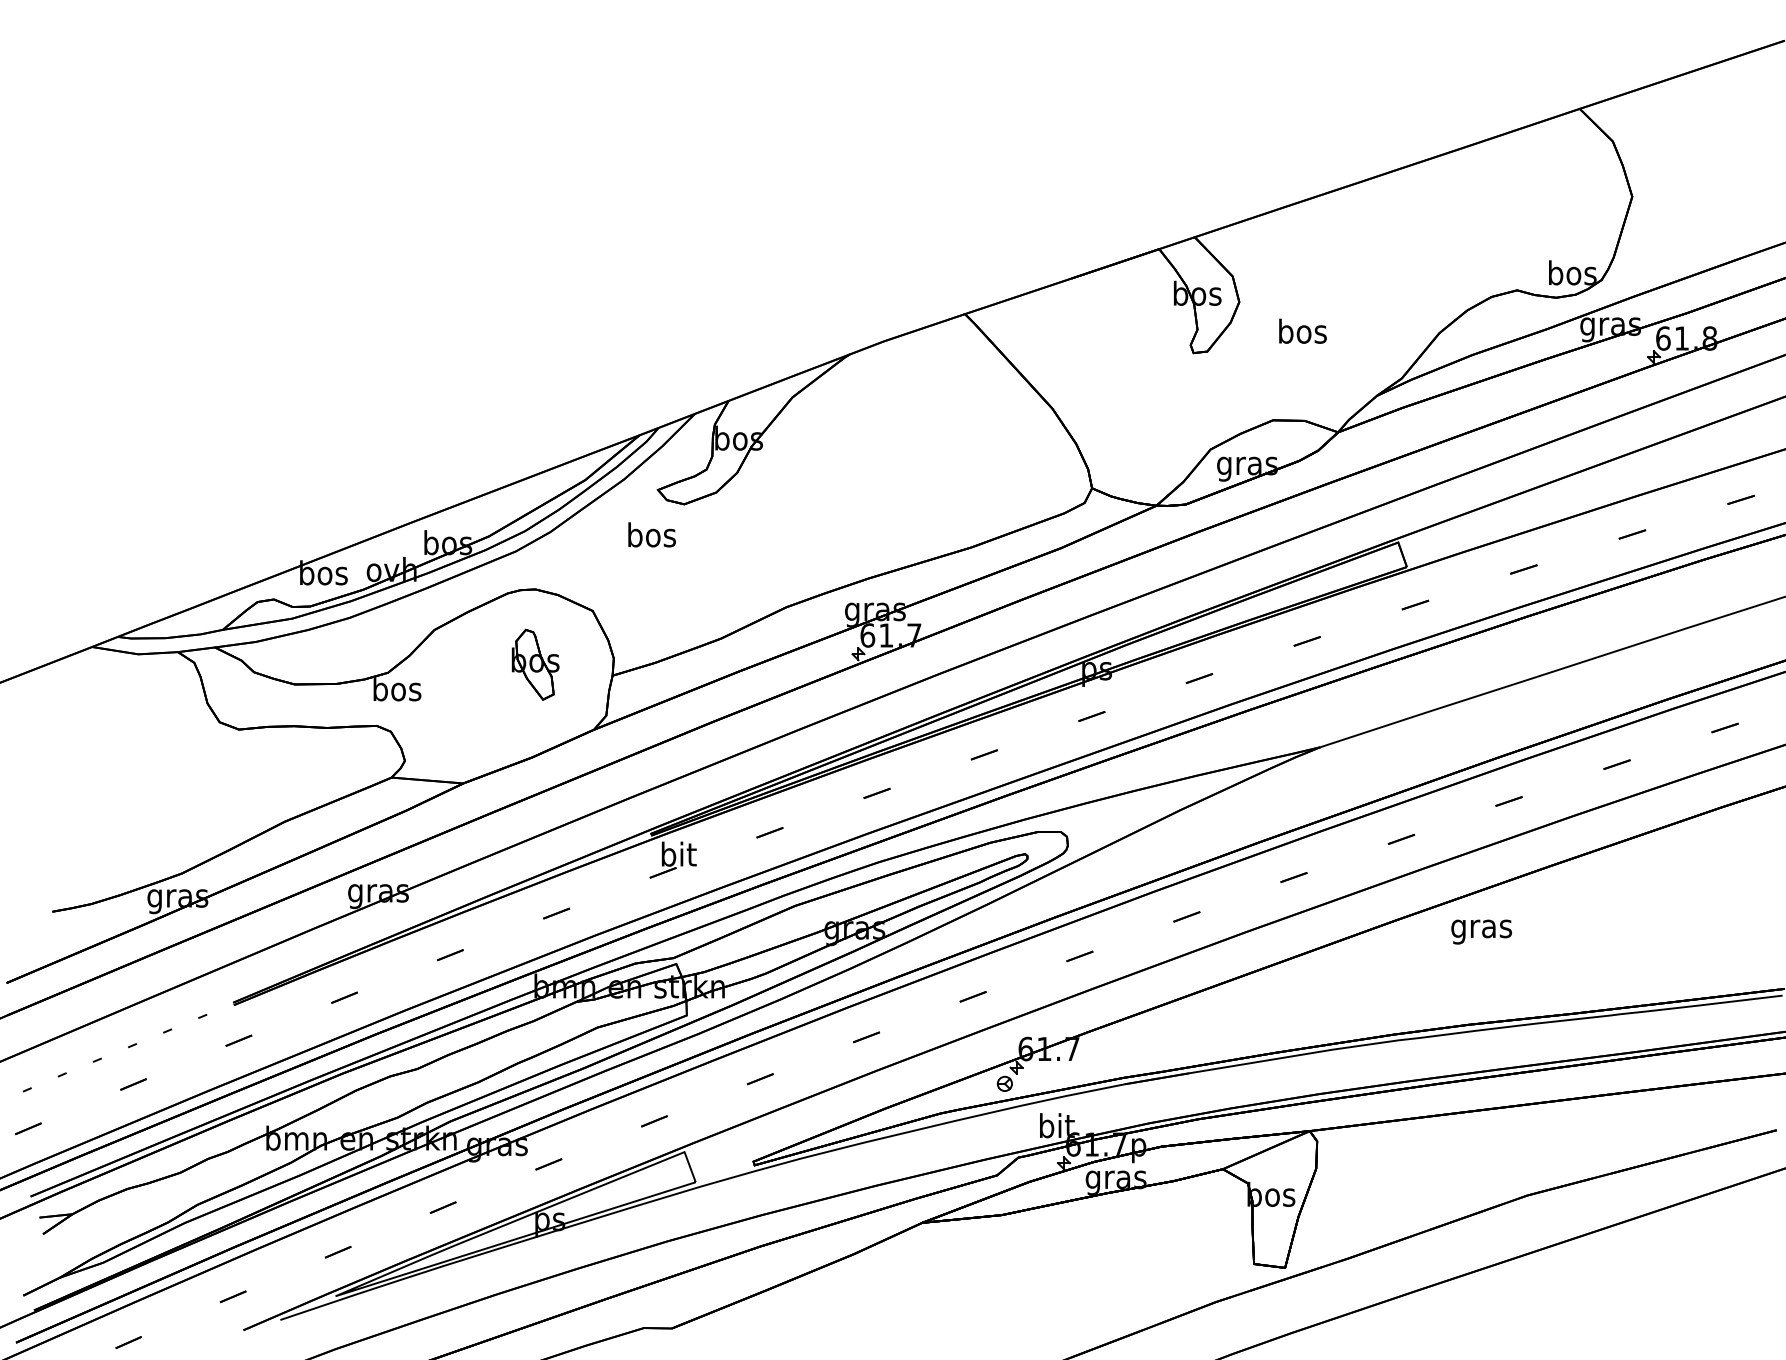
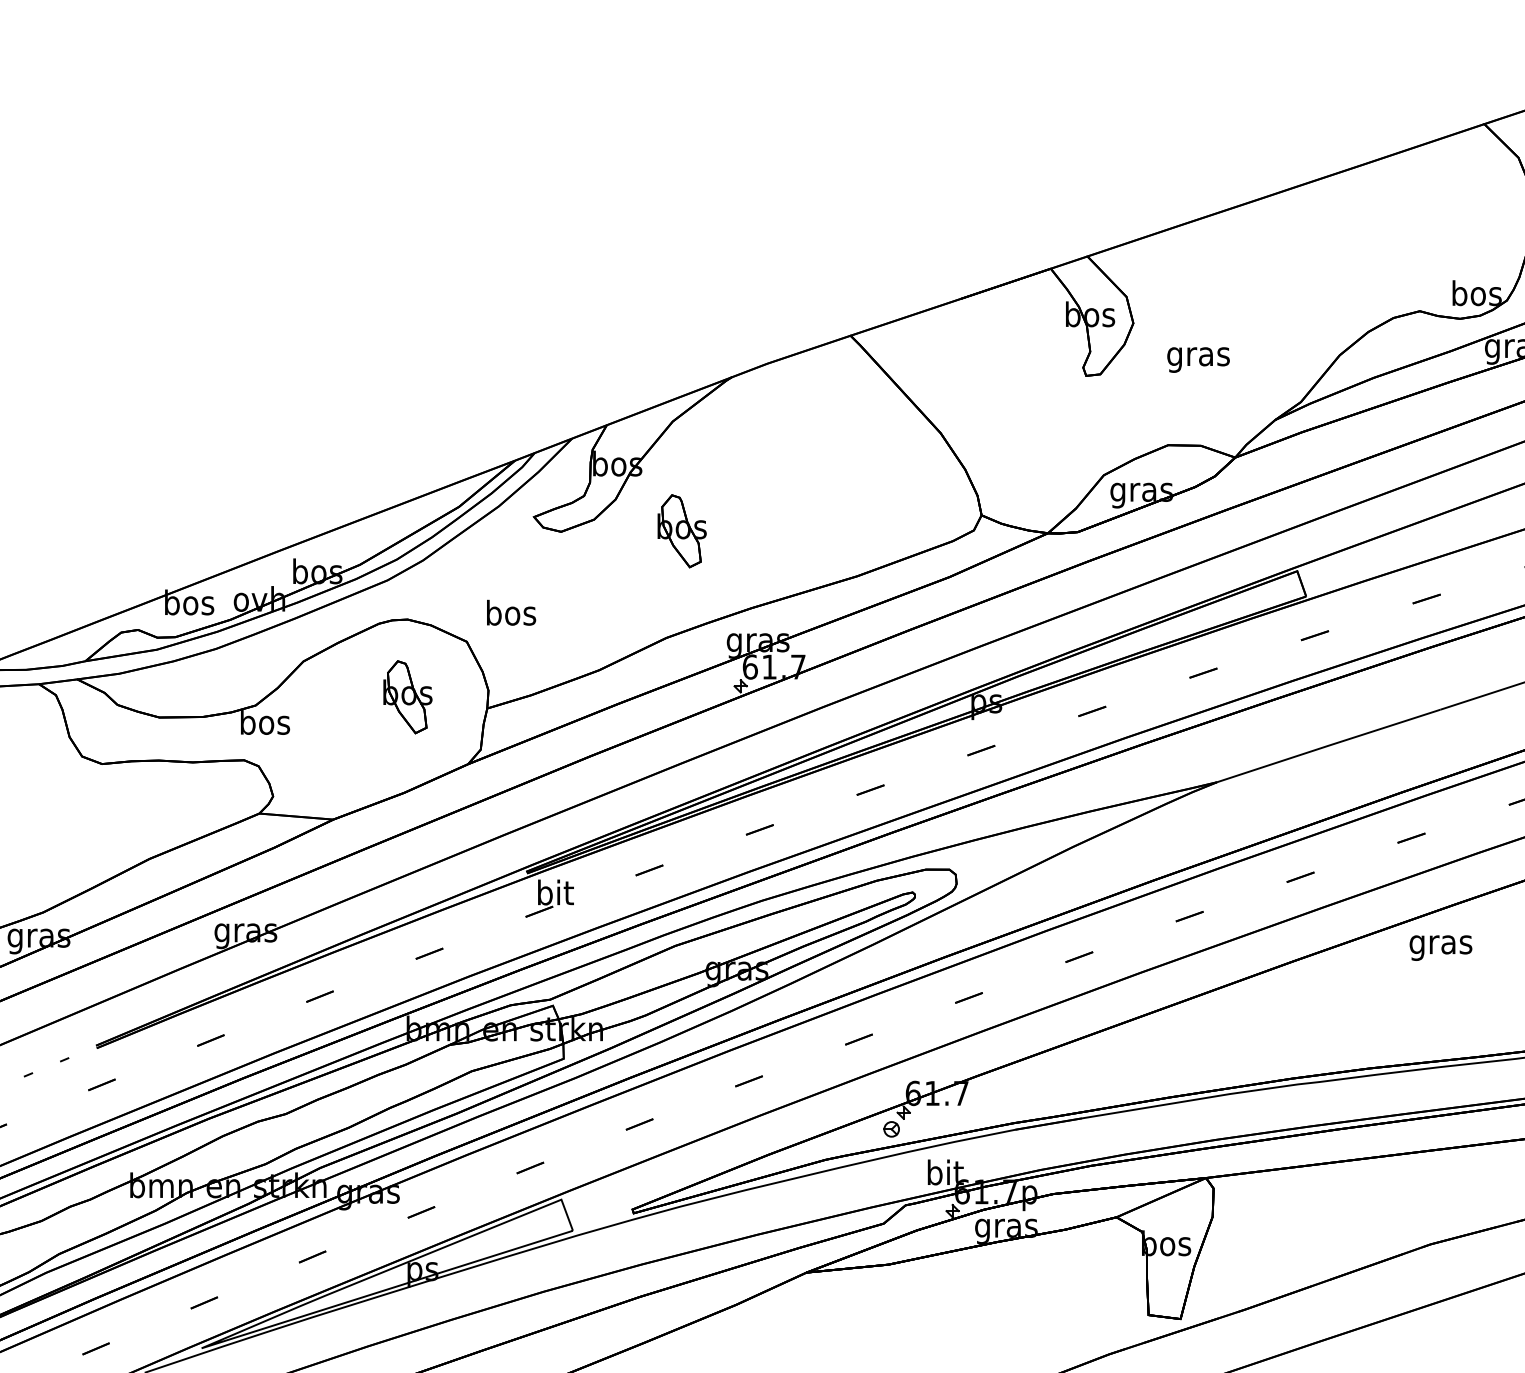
text: (1302, 334) -> (1198, 356), bos -> gras
part: (801, 503) -> (681, 530), added
text: (651, 534) -> (510, 612), moved
text: (1481, 931) -> (1440, 947), moved

